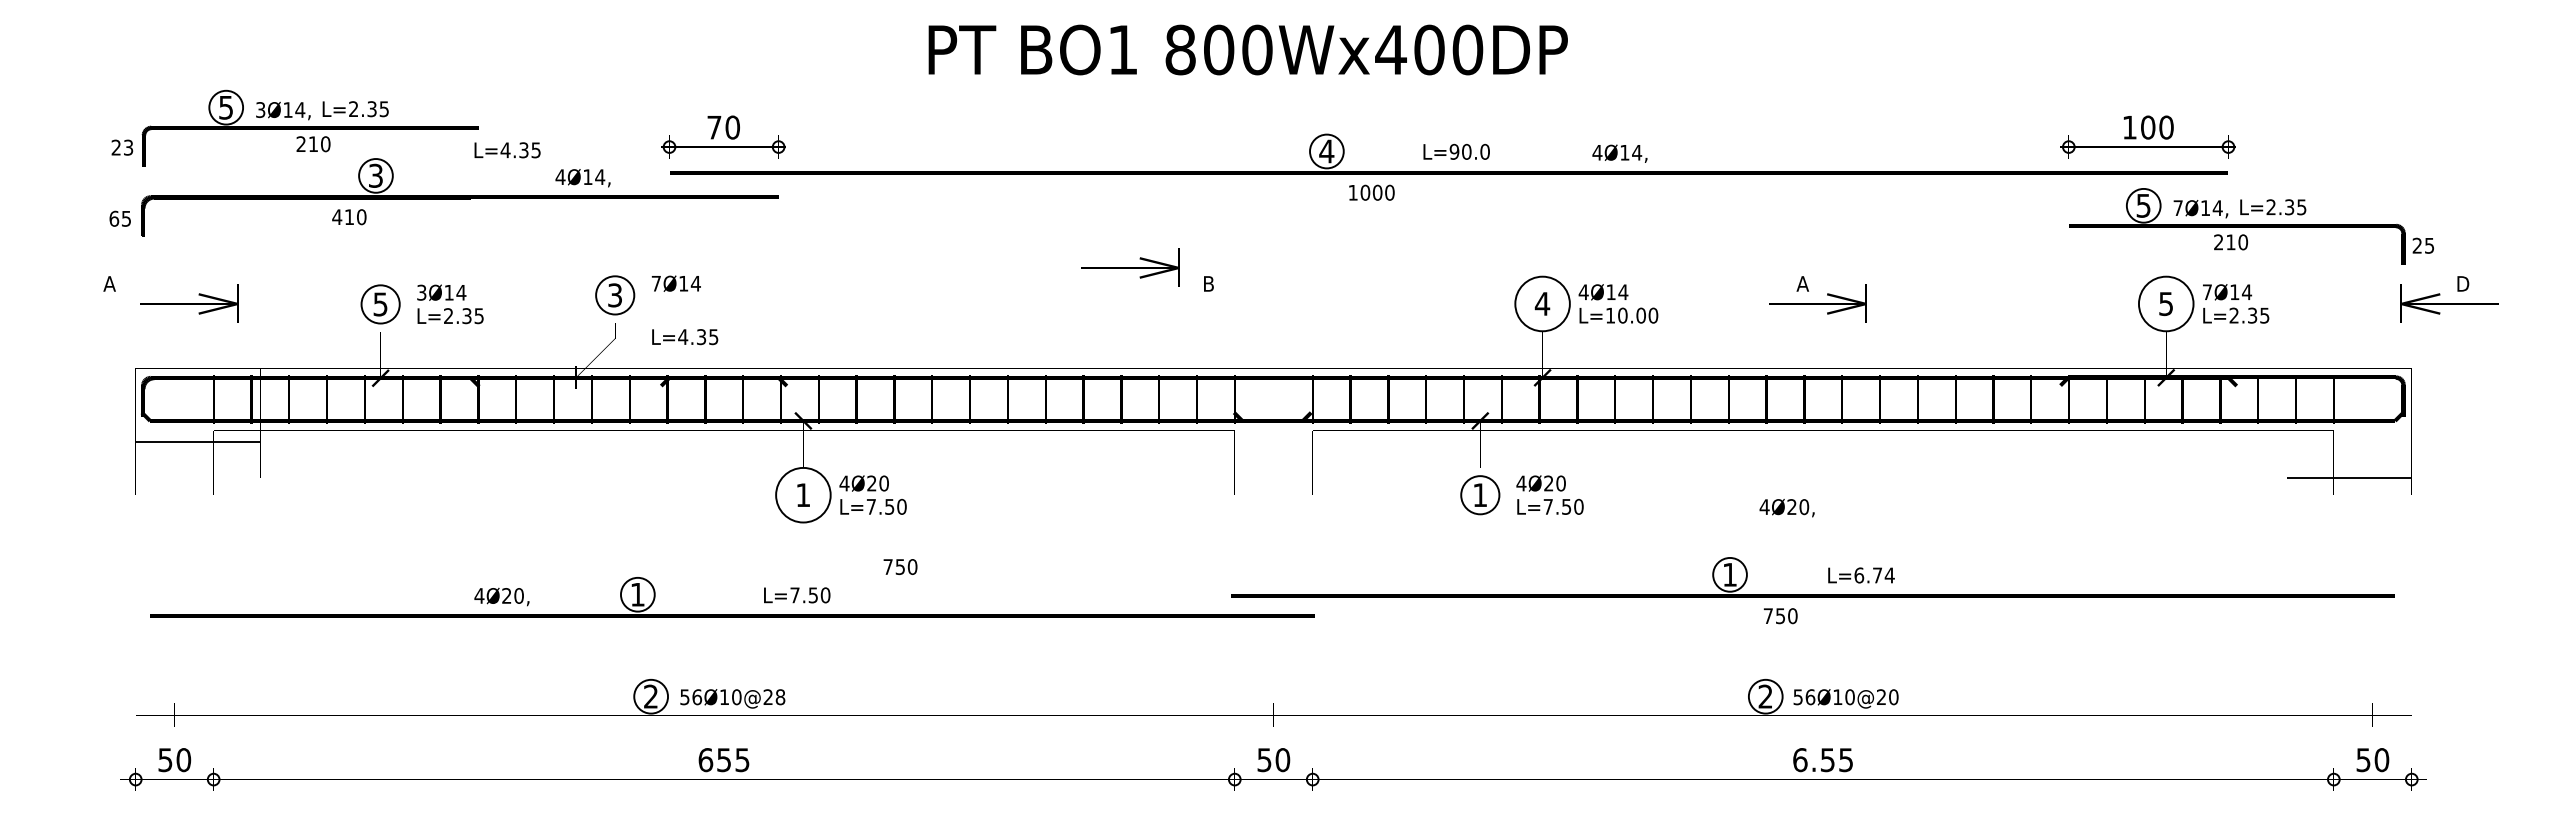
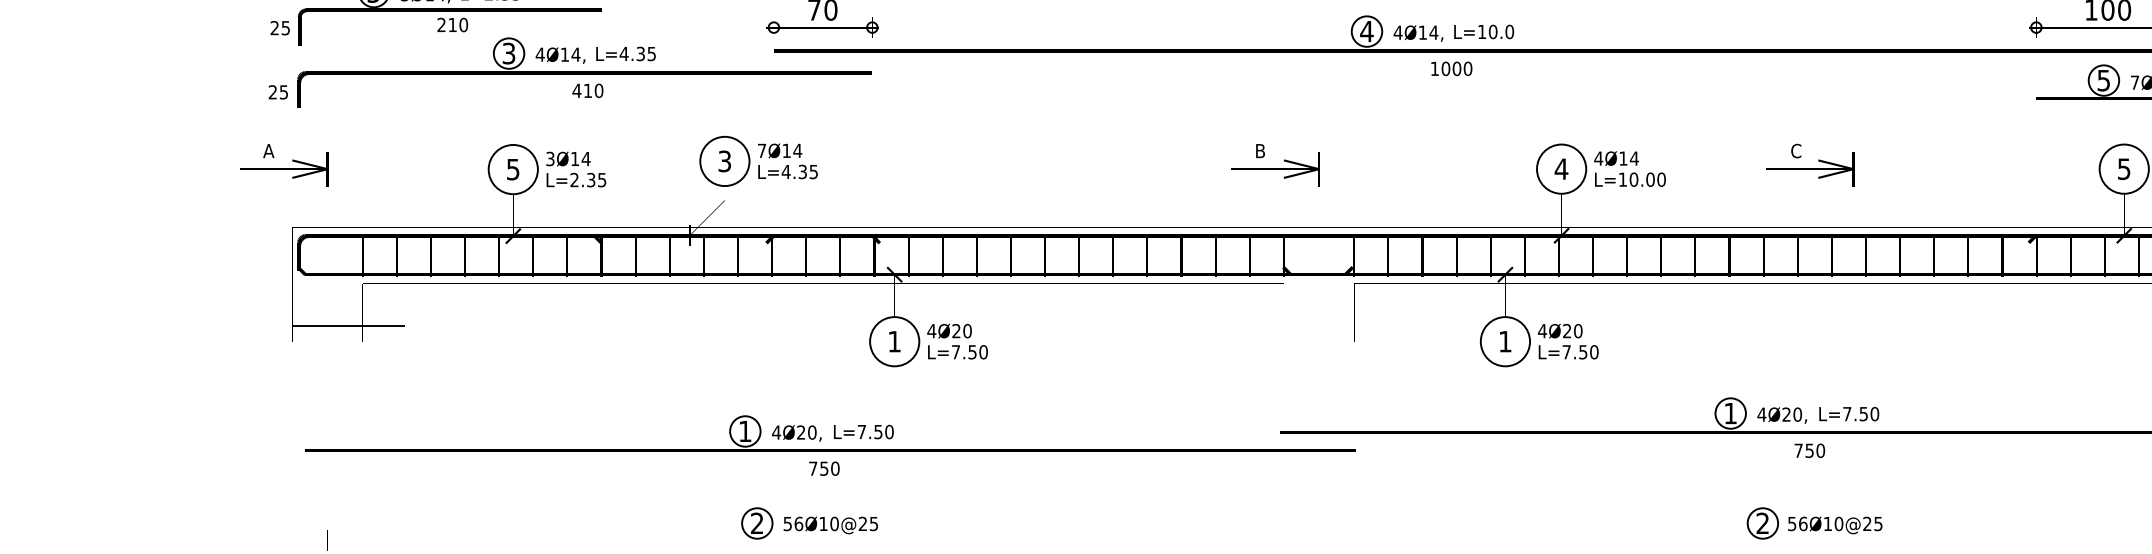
text: (128, 146) -> (285, 27), 23 -> 25
text: (507, 150) -> (625, 54), moved
text: (1454, 151) -> (1482, 31), L=90.0 -> L=10.0
text: (1619, 153) -> (1418, 33), moved
text: (582, 178) -> (560, 55), moved
text: (1371, 192) -> (1451, 68), moved
text: (349, 217) -> (588, 91), moved
text: (114, 218) -> (273, 92), 65 -> 25
part: (1130, 267) -> (1275, 168), moved
text: (1802, 283) -> (1796, 150), A -> C
circle: (614, 295) -> (724, 161), size x1.43
part: (189, 303) -> (283, 168), moved
circle: (380, 304) -> (513, 169), size x1.43
text: (685, 337) -> (788, 172), moved
line: (197, 441) -> (348, 325), moved
circle: (1480, 494) -> (1505, 341), size x1.43
text: (1786, 508) -> (1781, 415), moved
text: (900, 566) -> (824, 468), moved
text: (1874, 575) -> (1861, 414), L=6.74 -> L=7.50
text: (797, 595) -> (864, 432), moved
text: (501, 596) -> (796, 433), moved
text: (1780, 616) -> (1809, 451), moved
text: (780, 697) -> (874, 524), 56Ø10@28 -> 56Ø10@25
text: (1893, 697) -> (1878, 524), 56Ø10@20 -> 56Ø10@25

